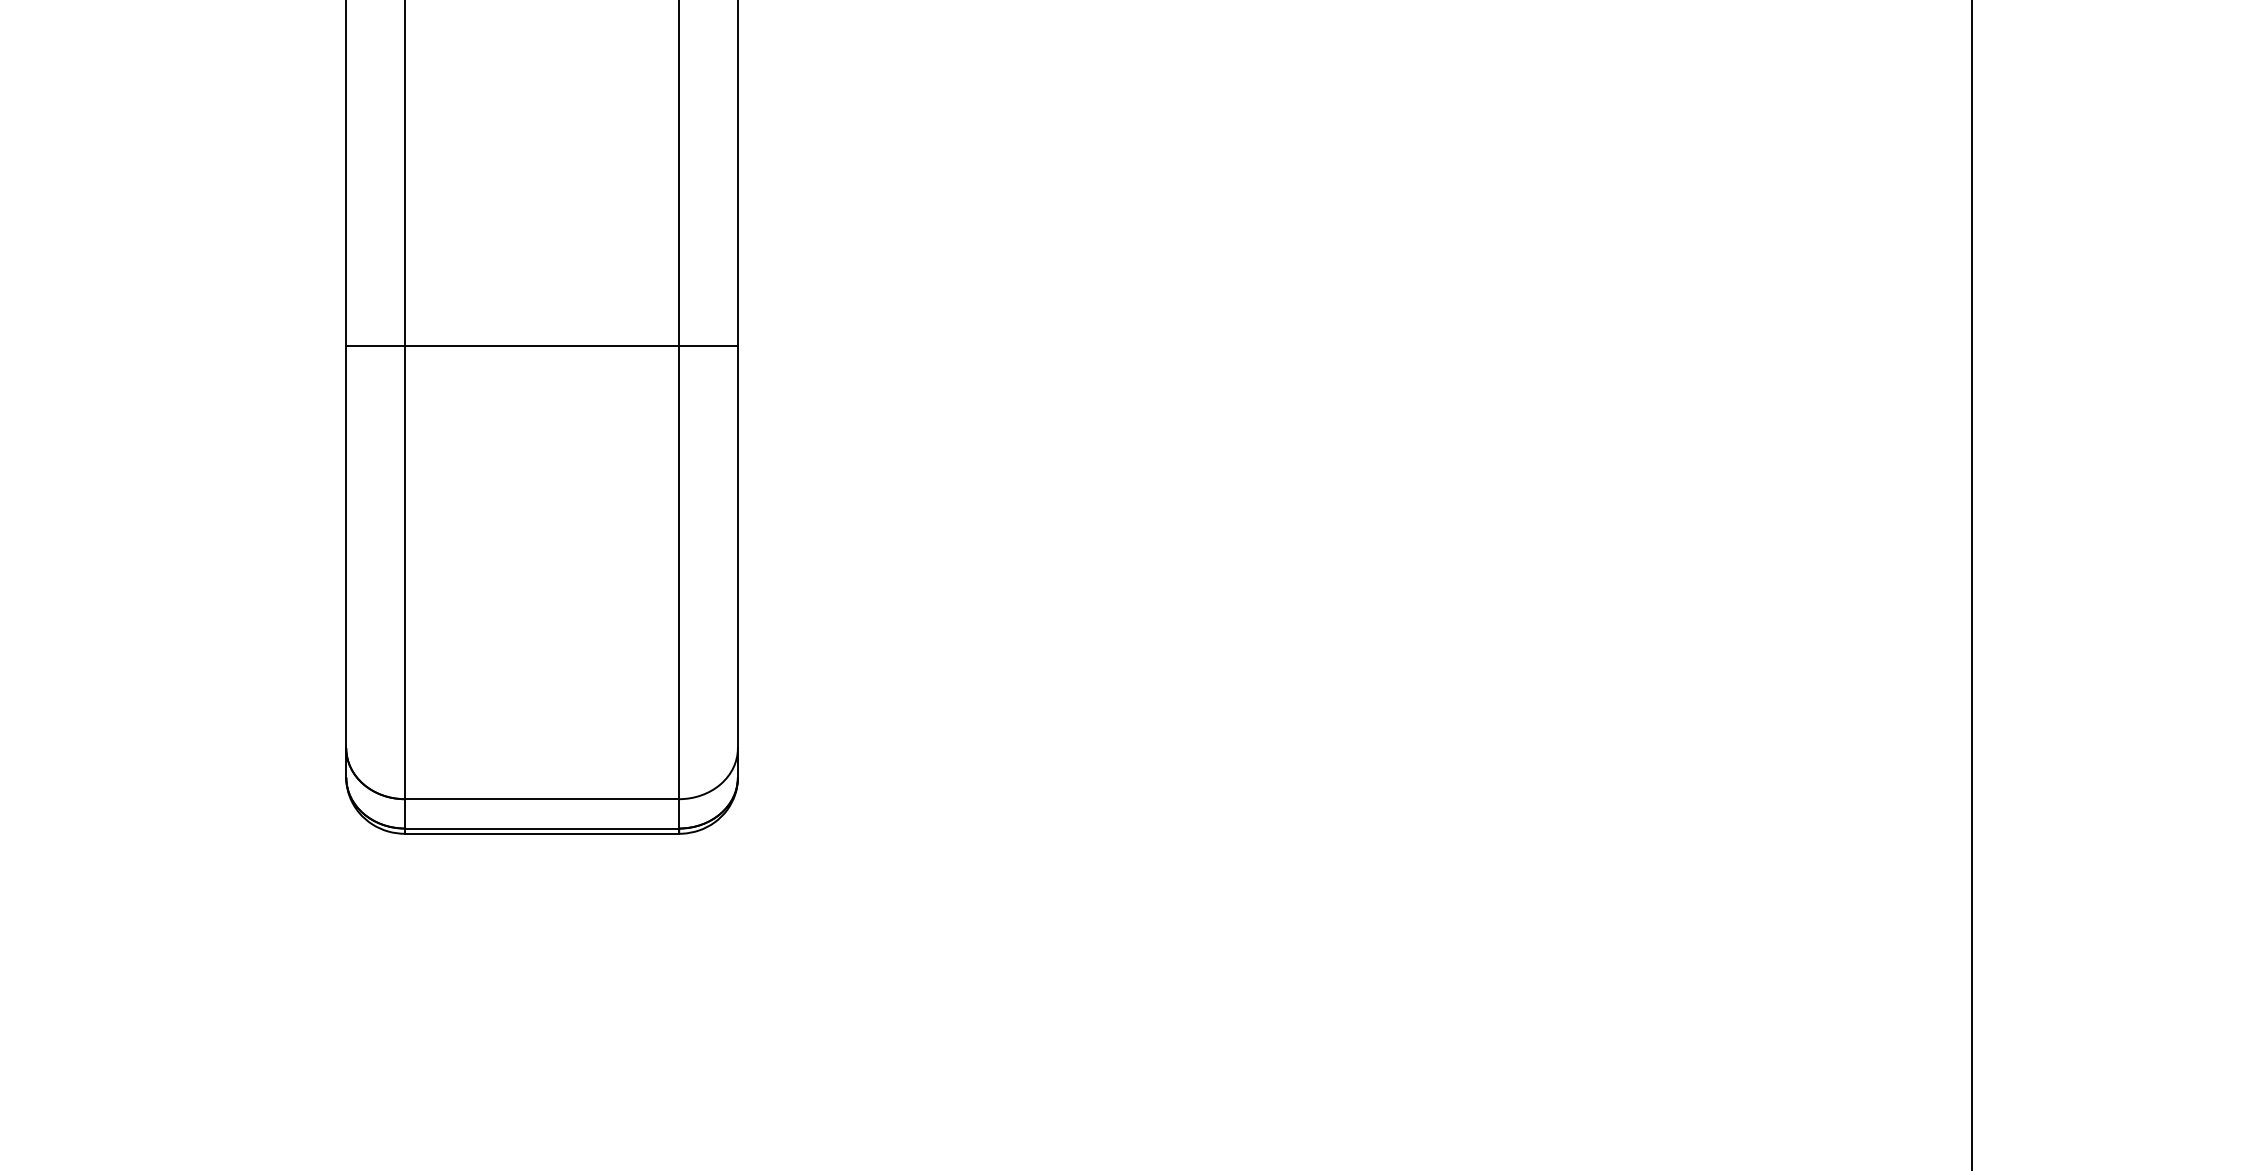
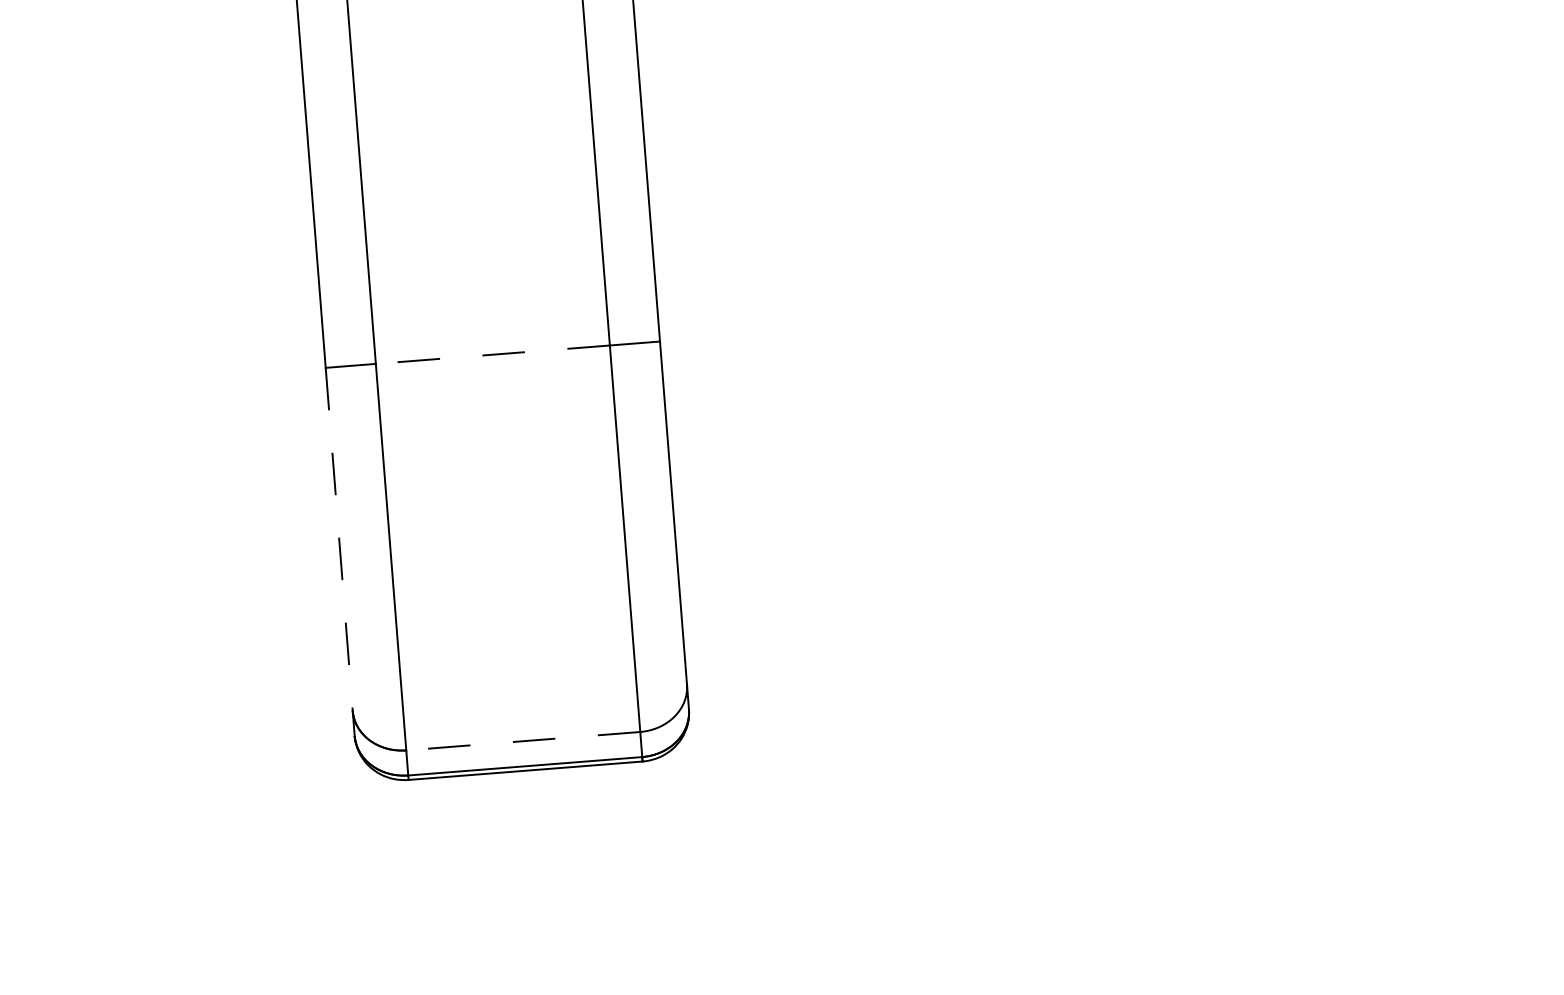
line: (541, 346) -> (492, 354), solid -> dashed
line: (346, 547) -> (339, 539), solid -> dashed
line: (541, 799) -> (522, 741), solid -> dashed

